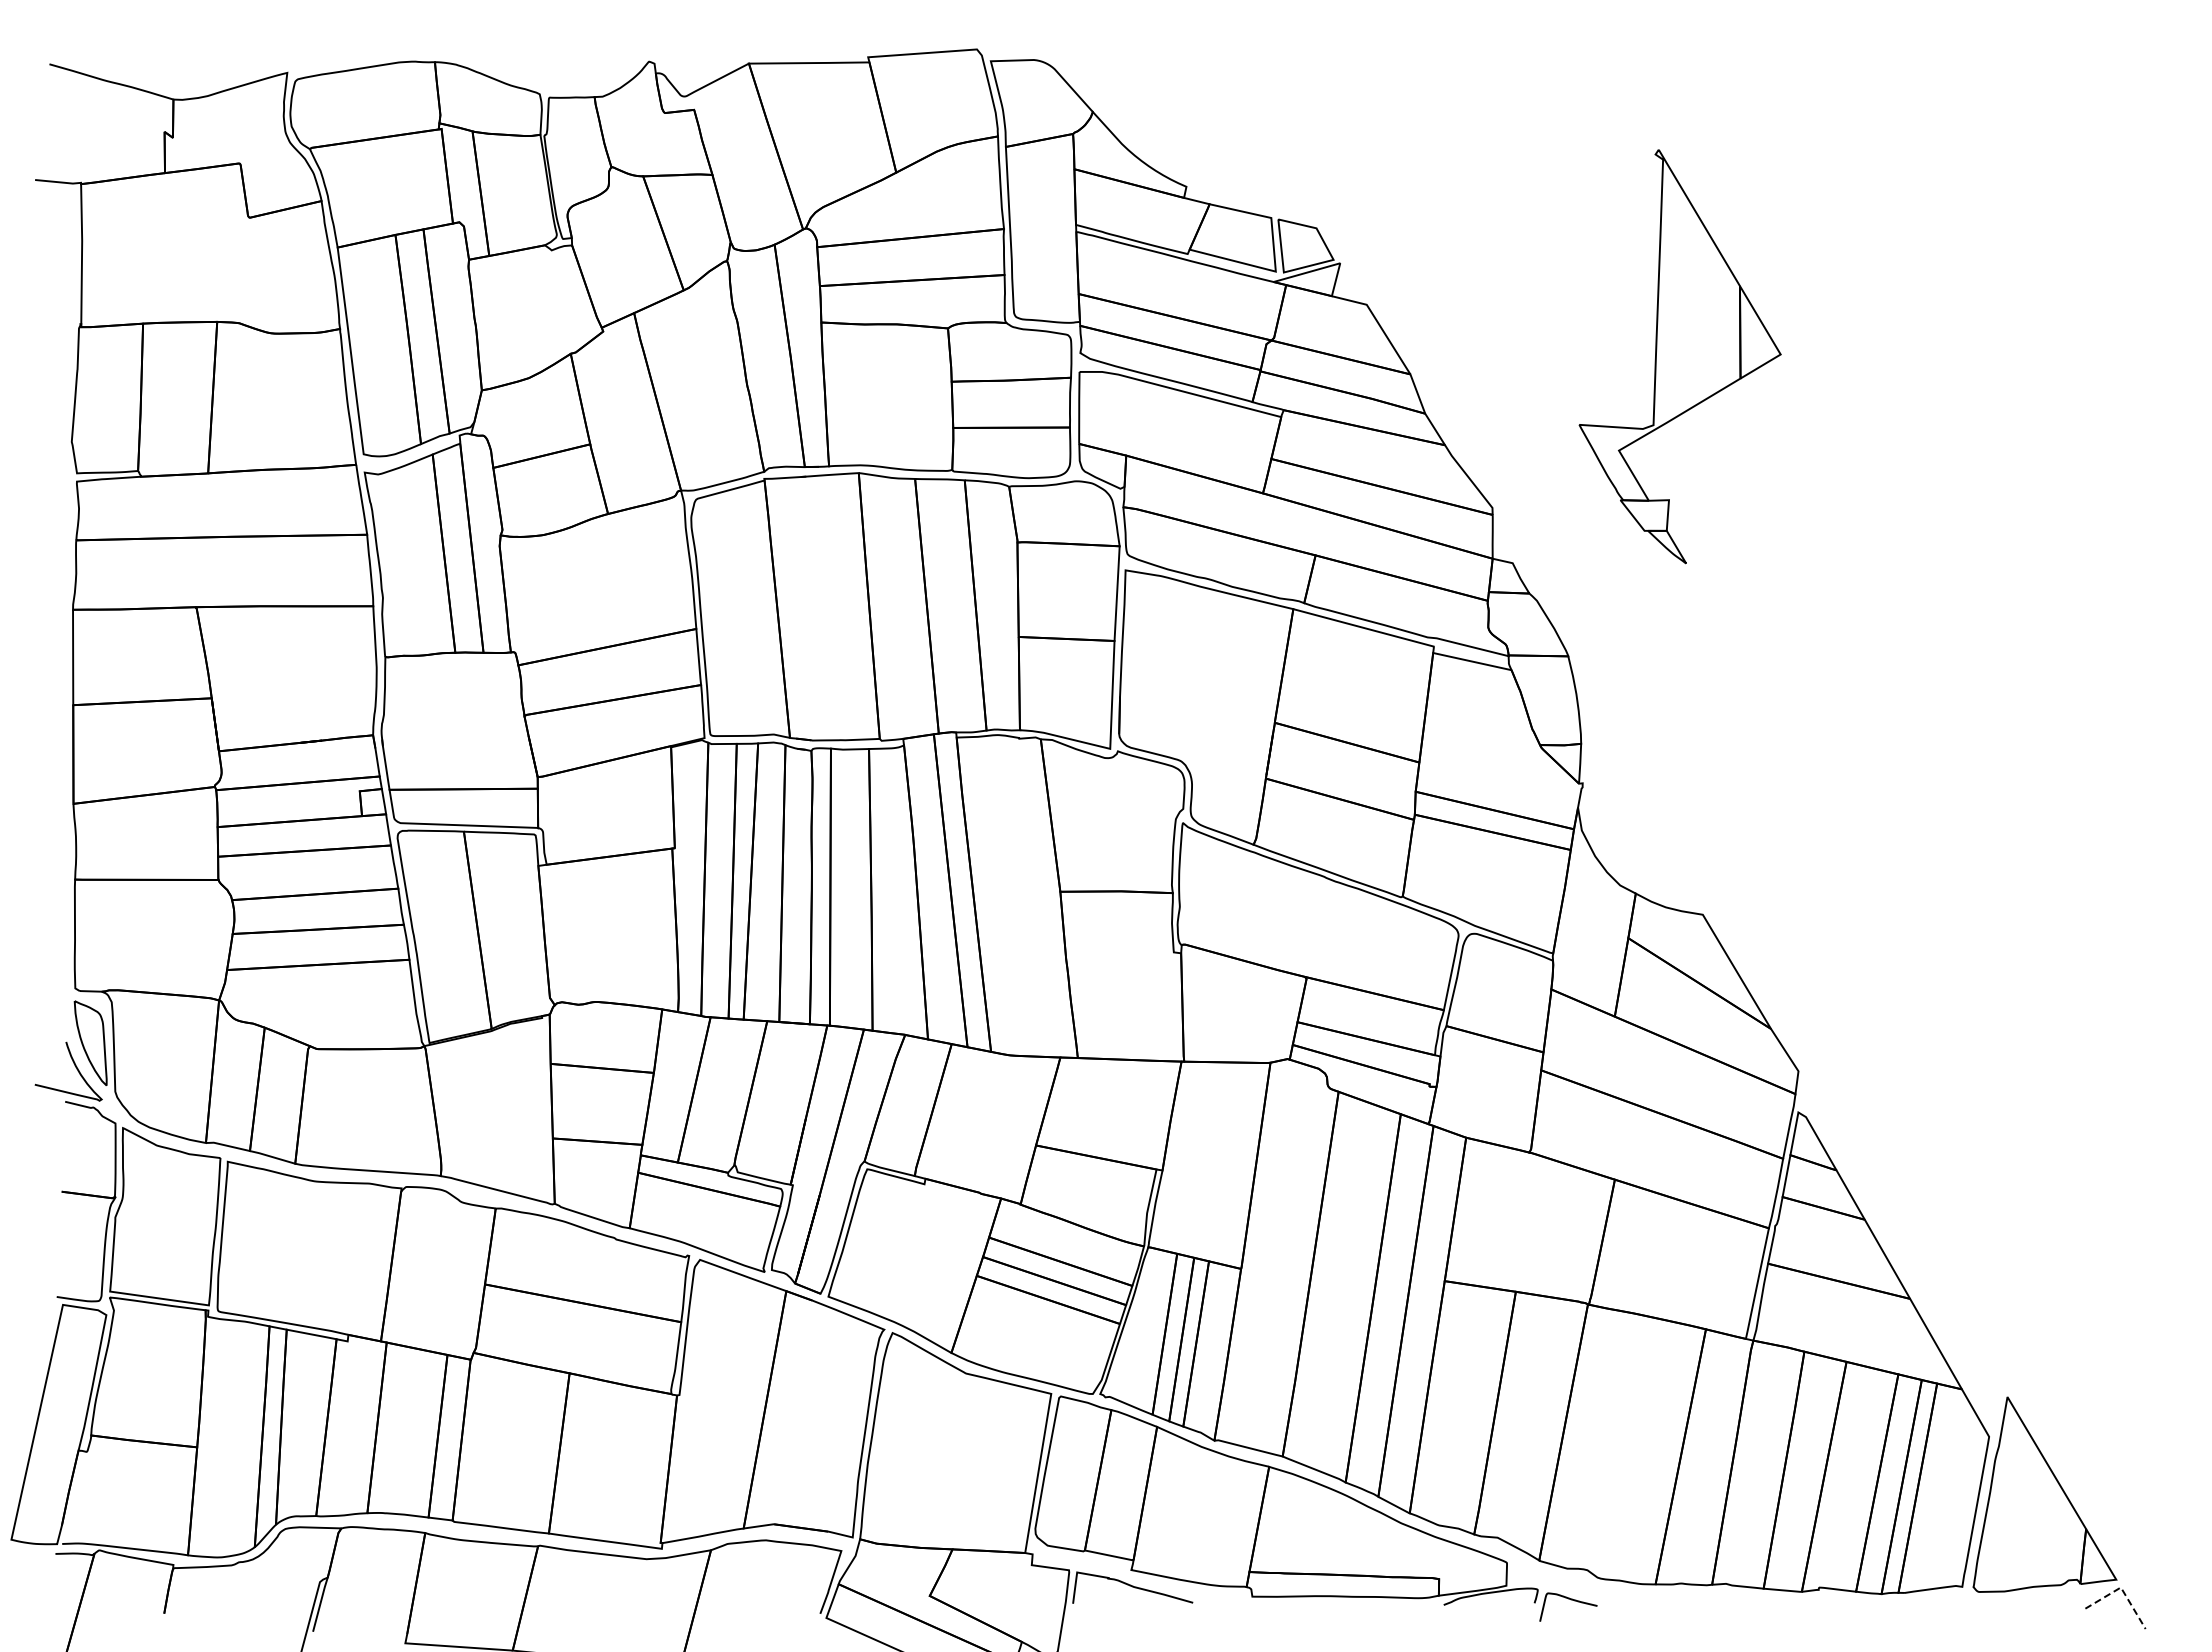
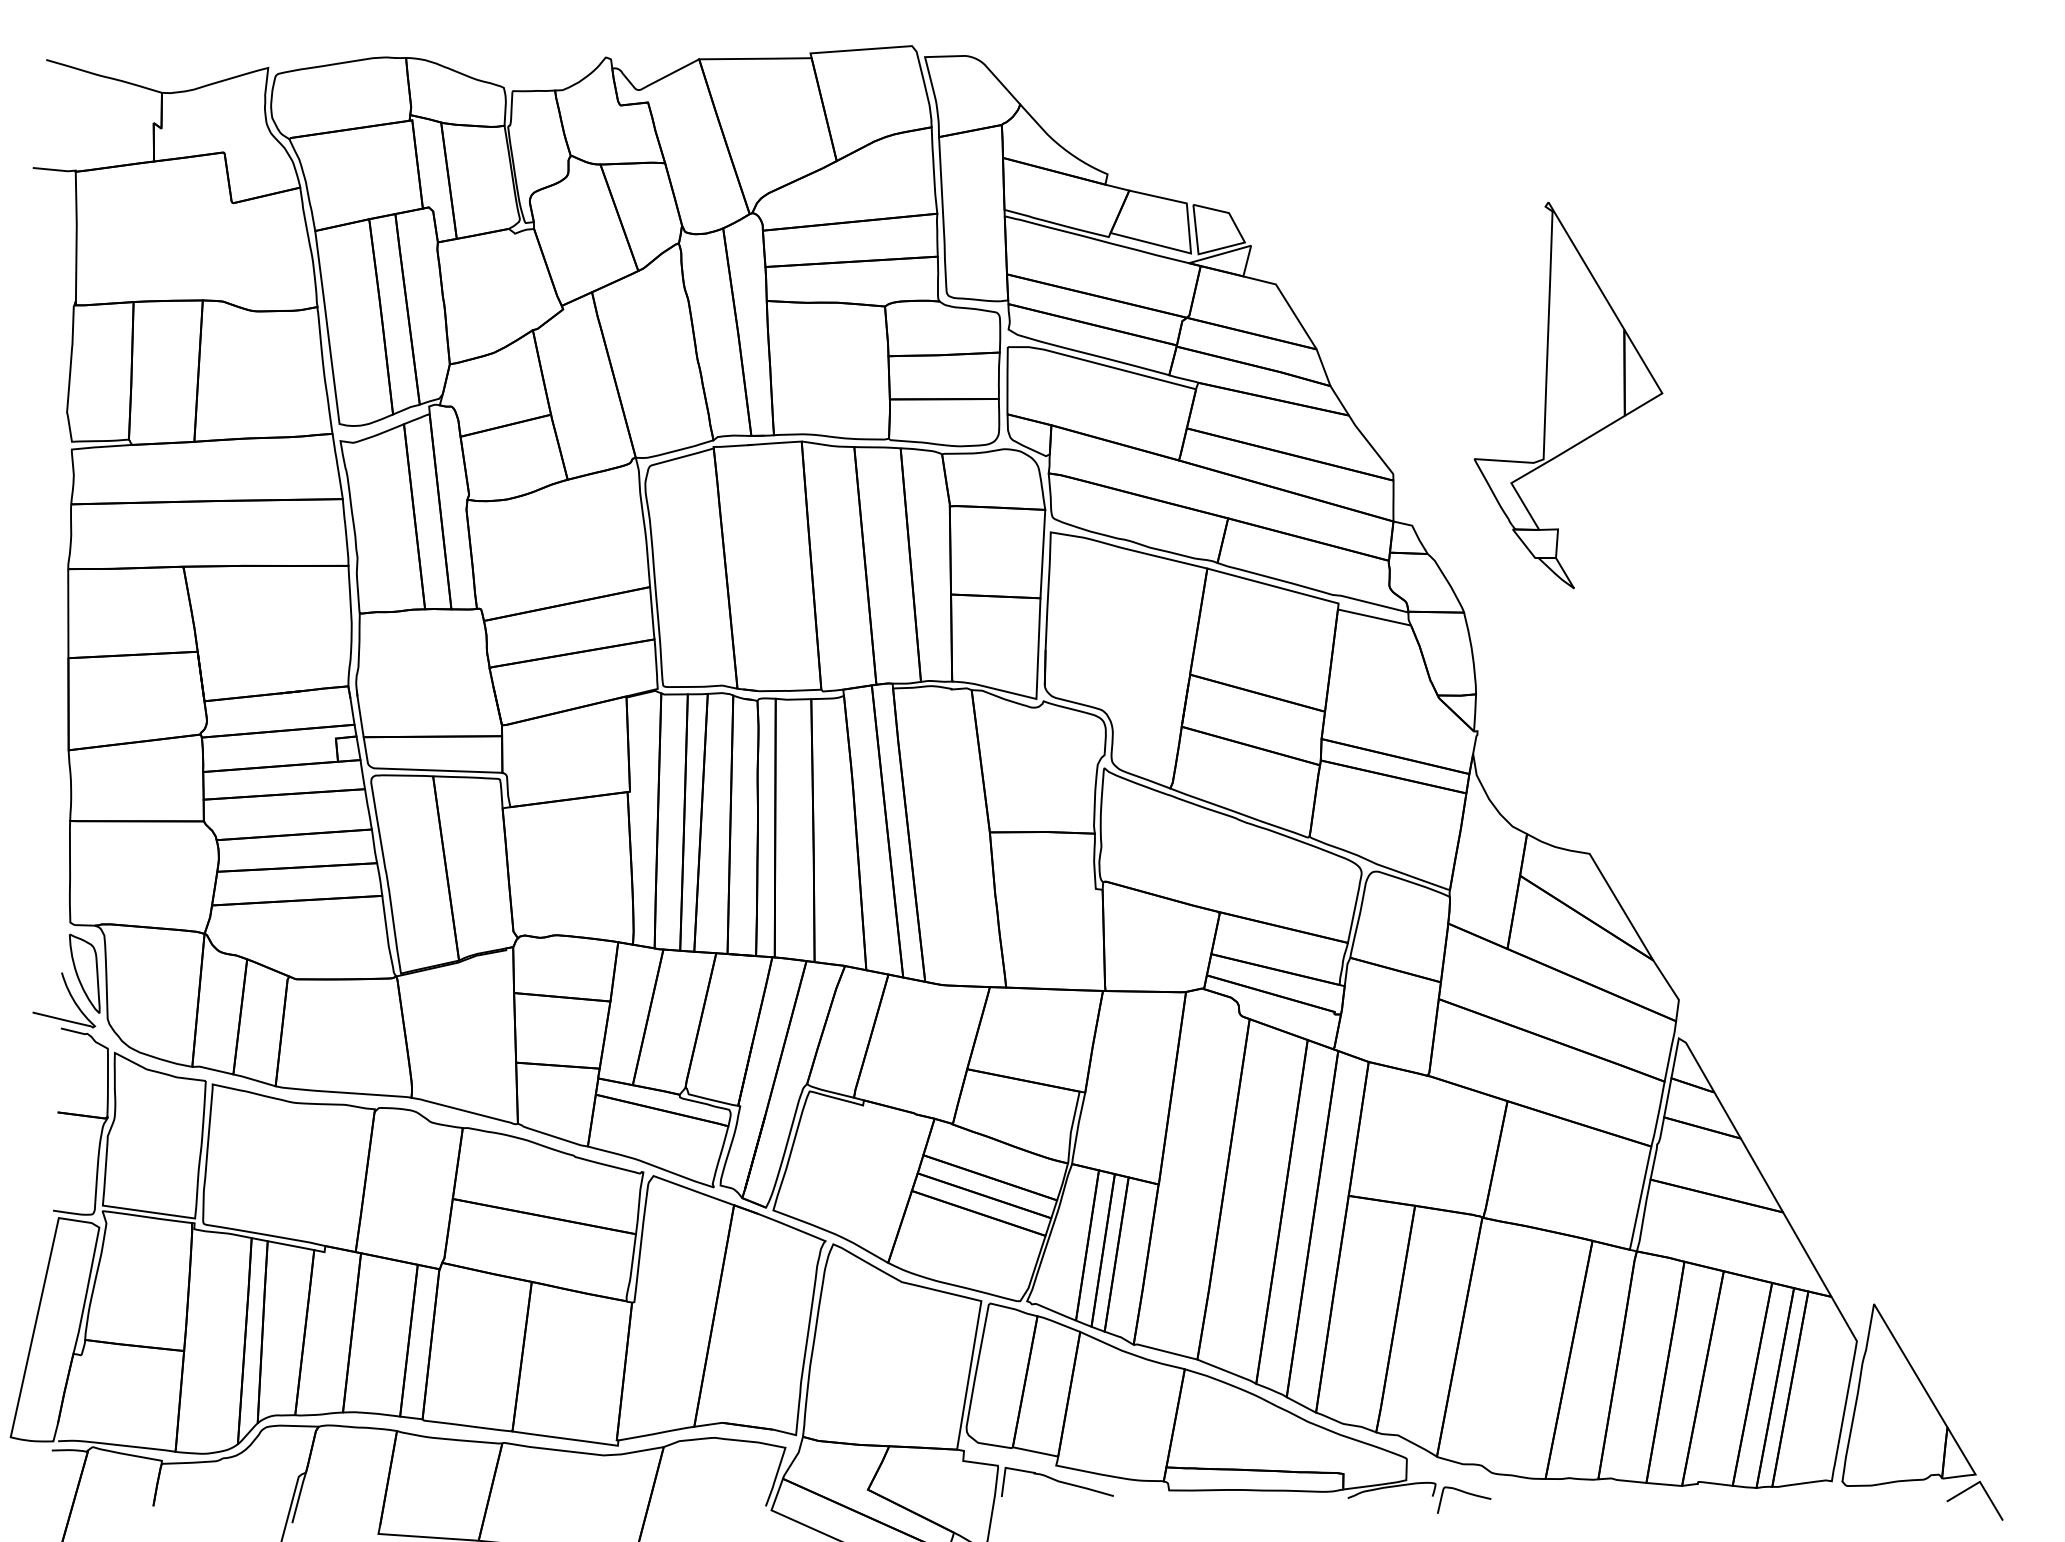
part: (1679, 356) -> (1567, 395), moved
line: (2122, 1590) -> (1981, 1484), dashed -> solid

